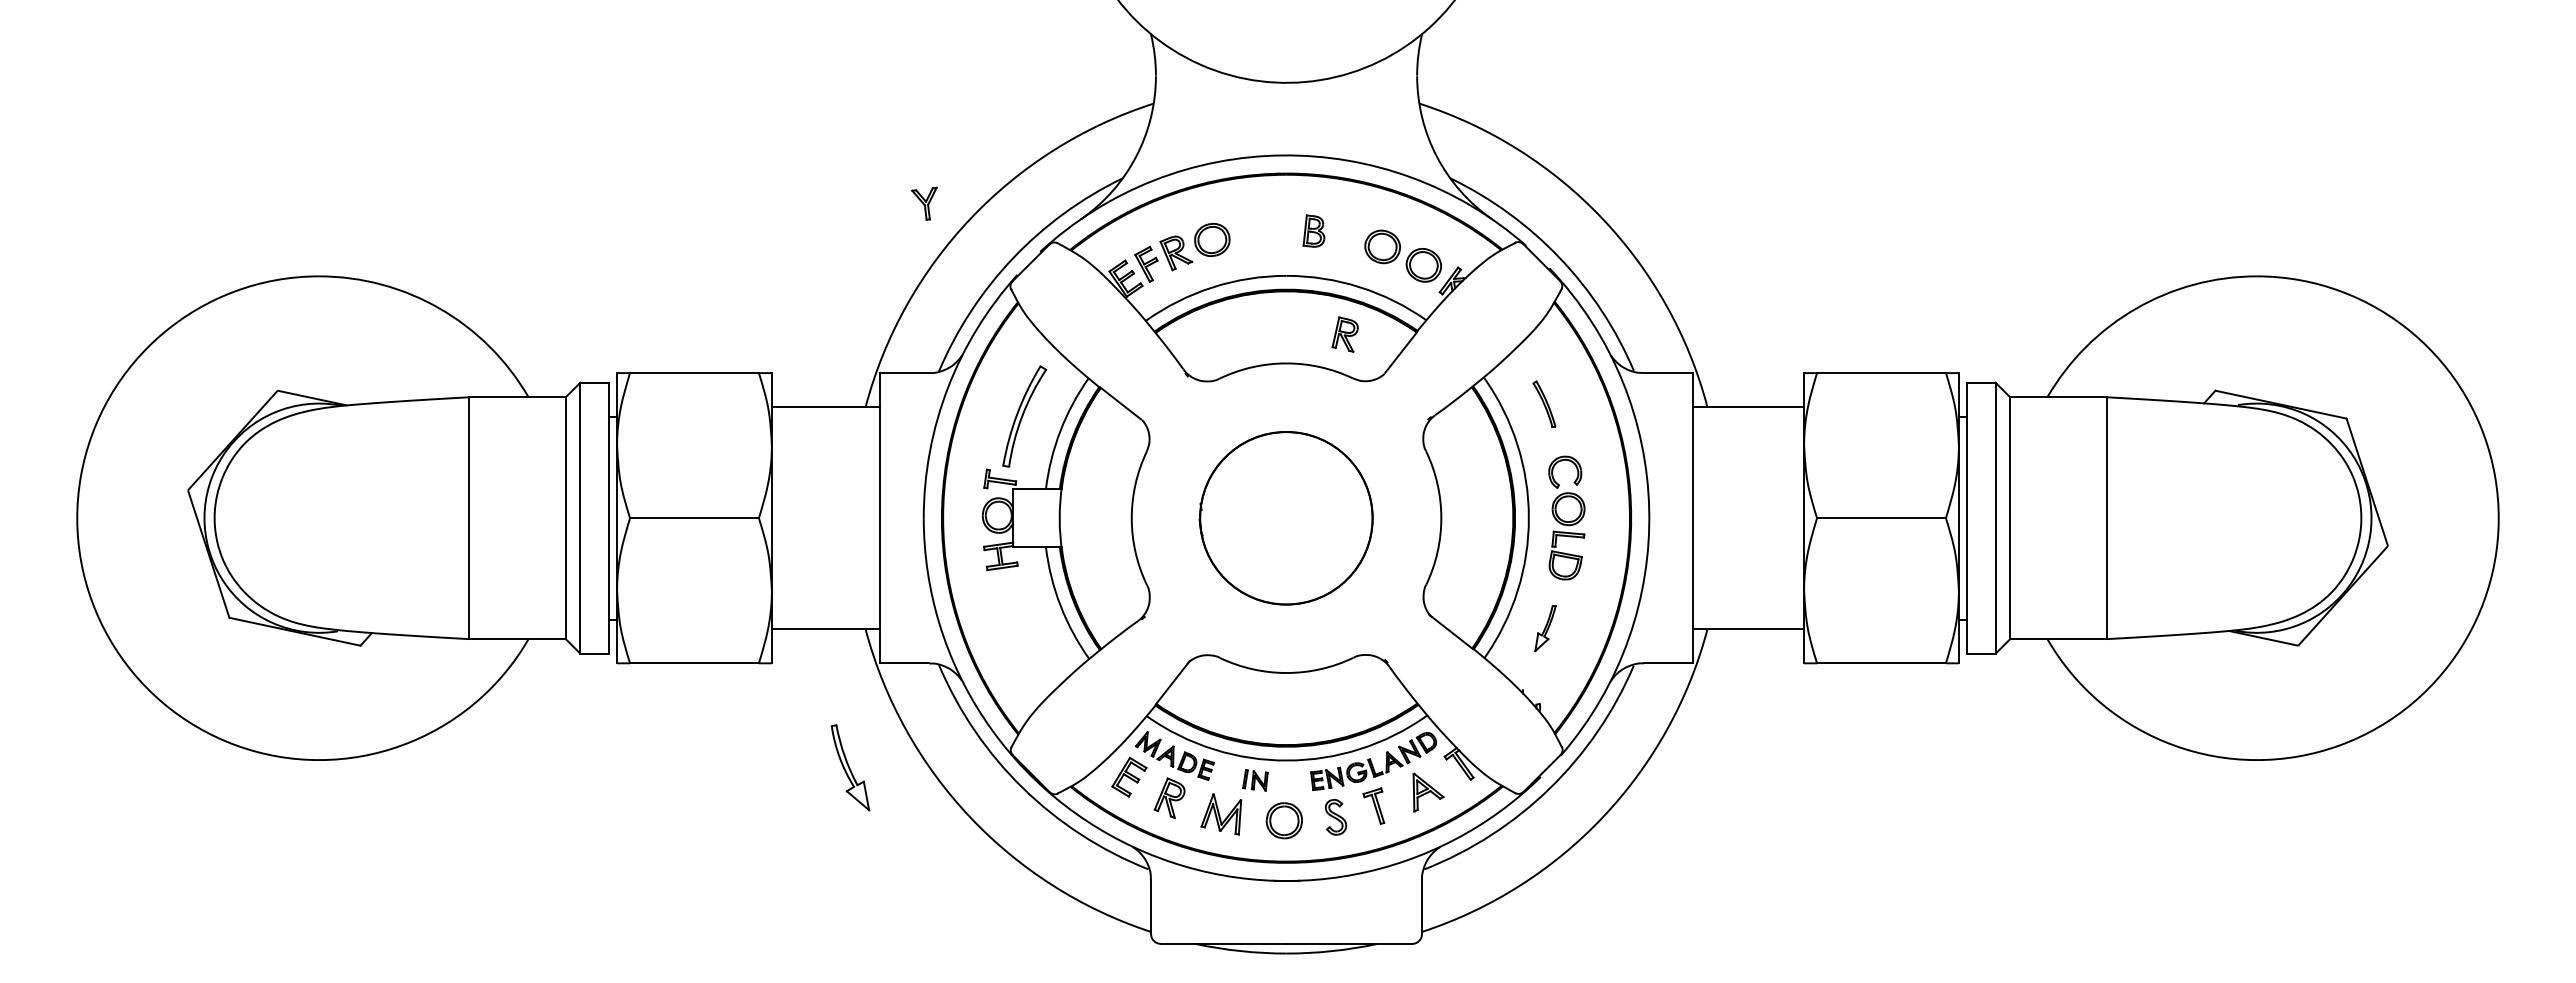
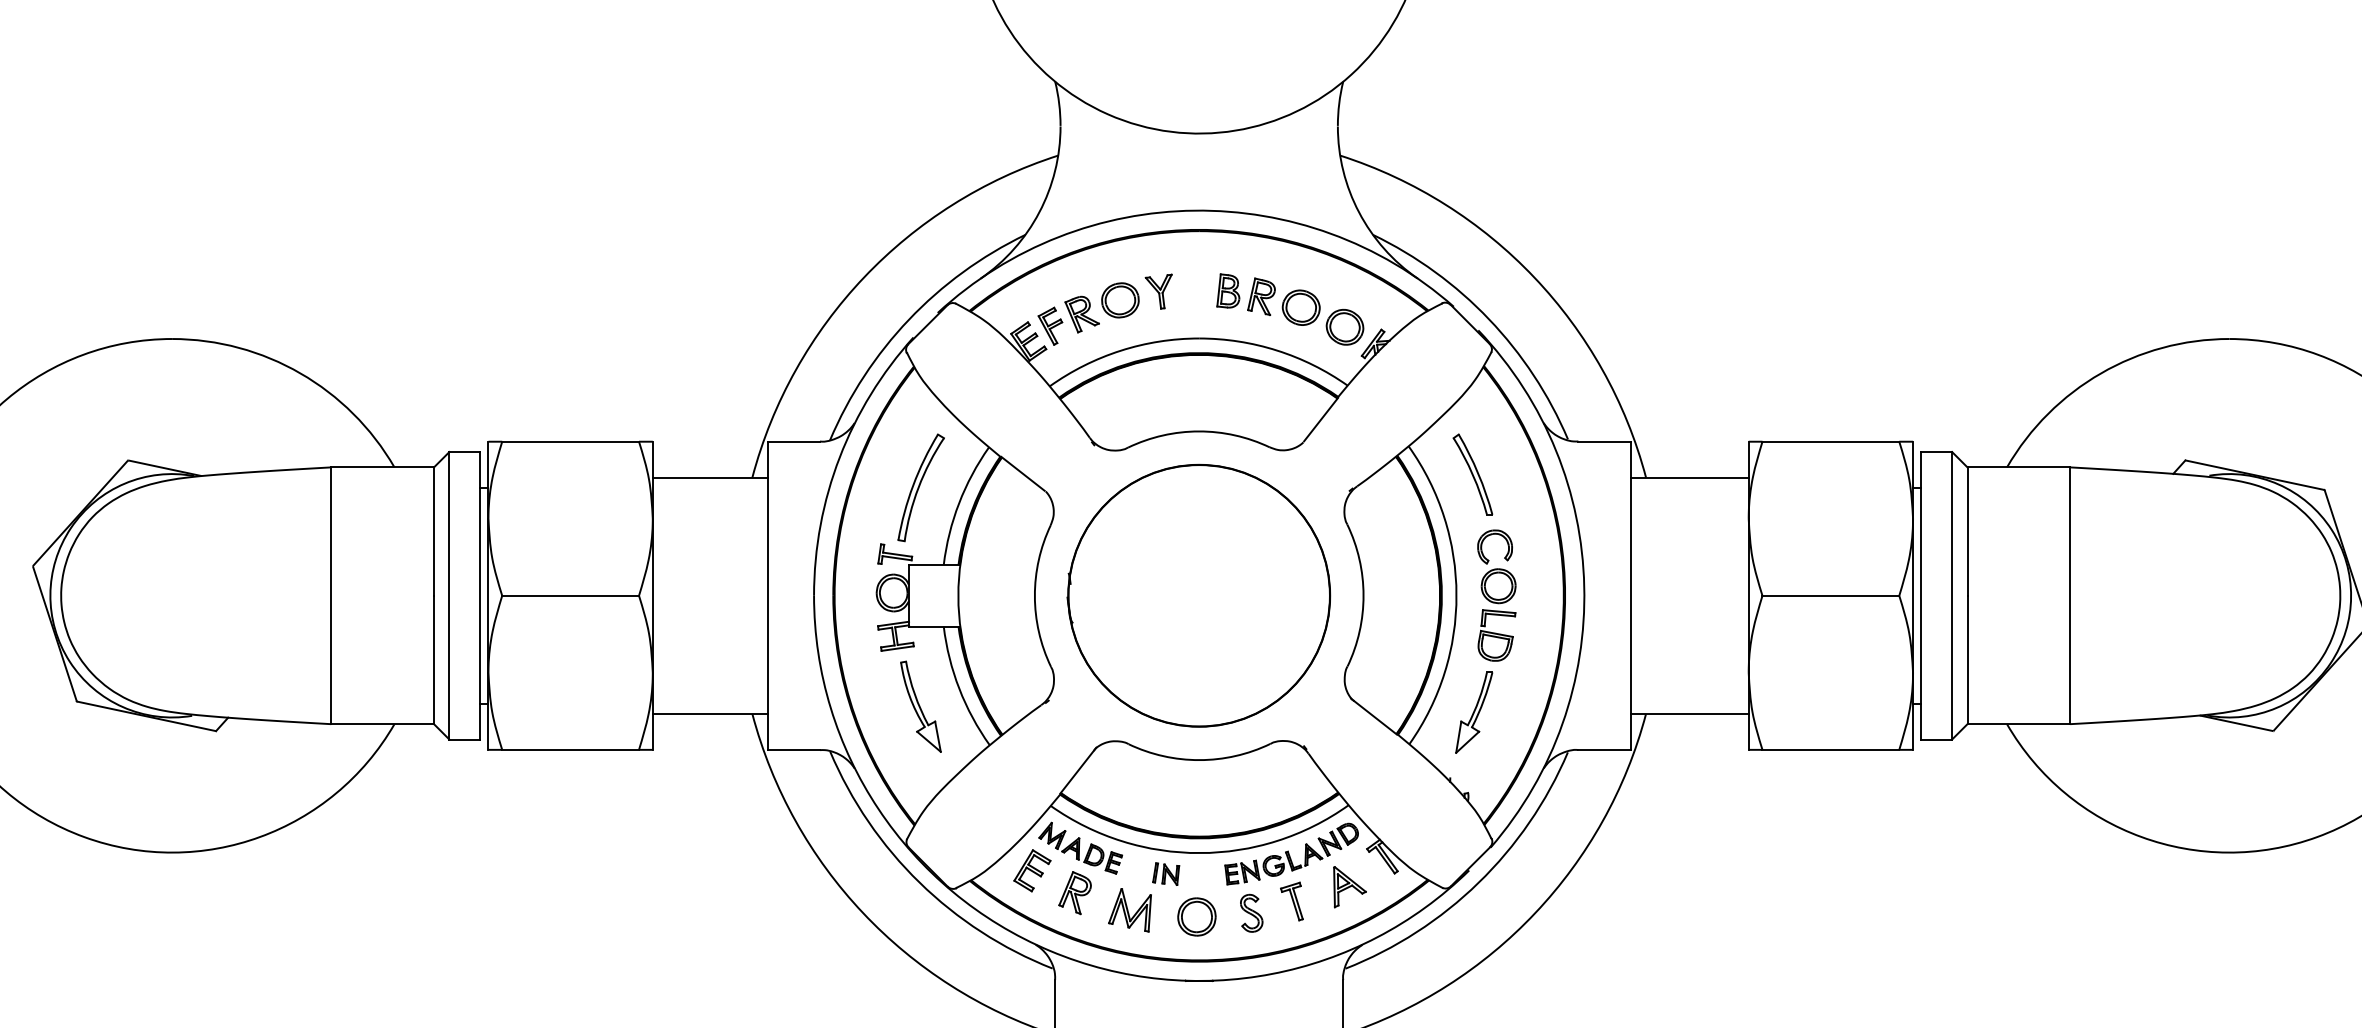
part: (924, 203) -> (1158, 291), moved
part: (1344, 334) -> (1260, 296), moved
part: (1544, 403) -> (1473, 473), size x1.67
part: (1285, 518) -> (1198, 596), size x1.43
part: (1545, 628) -> (1474, 712), size x1.67
part: (850, 767) -> (921, 706), moved

